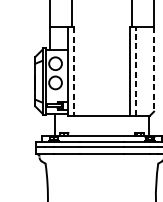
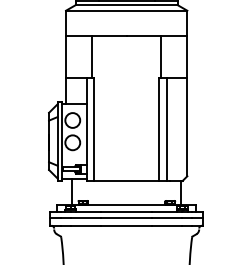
line: (154, 69) -> (187, 127), dashed -> solid
line: (136, 71) -> (166, 129), dashed -> solid
line: (74, 72) -> (94, 130), dashed -> solid

